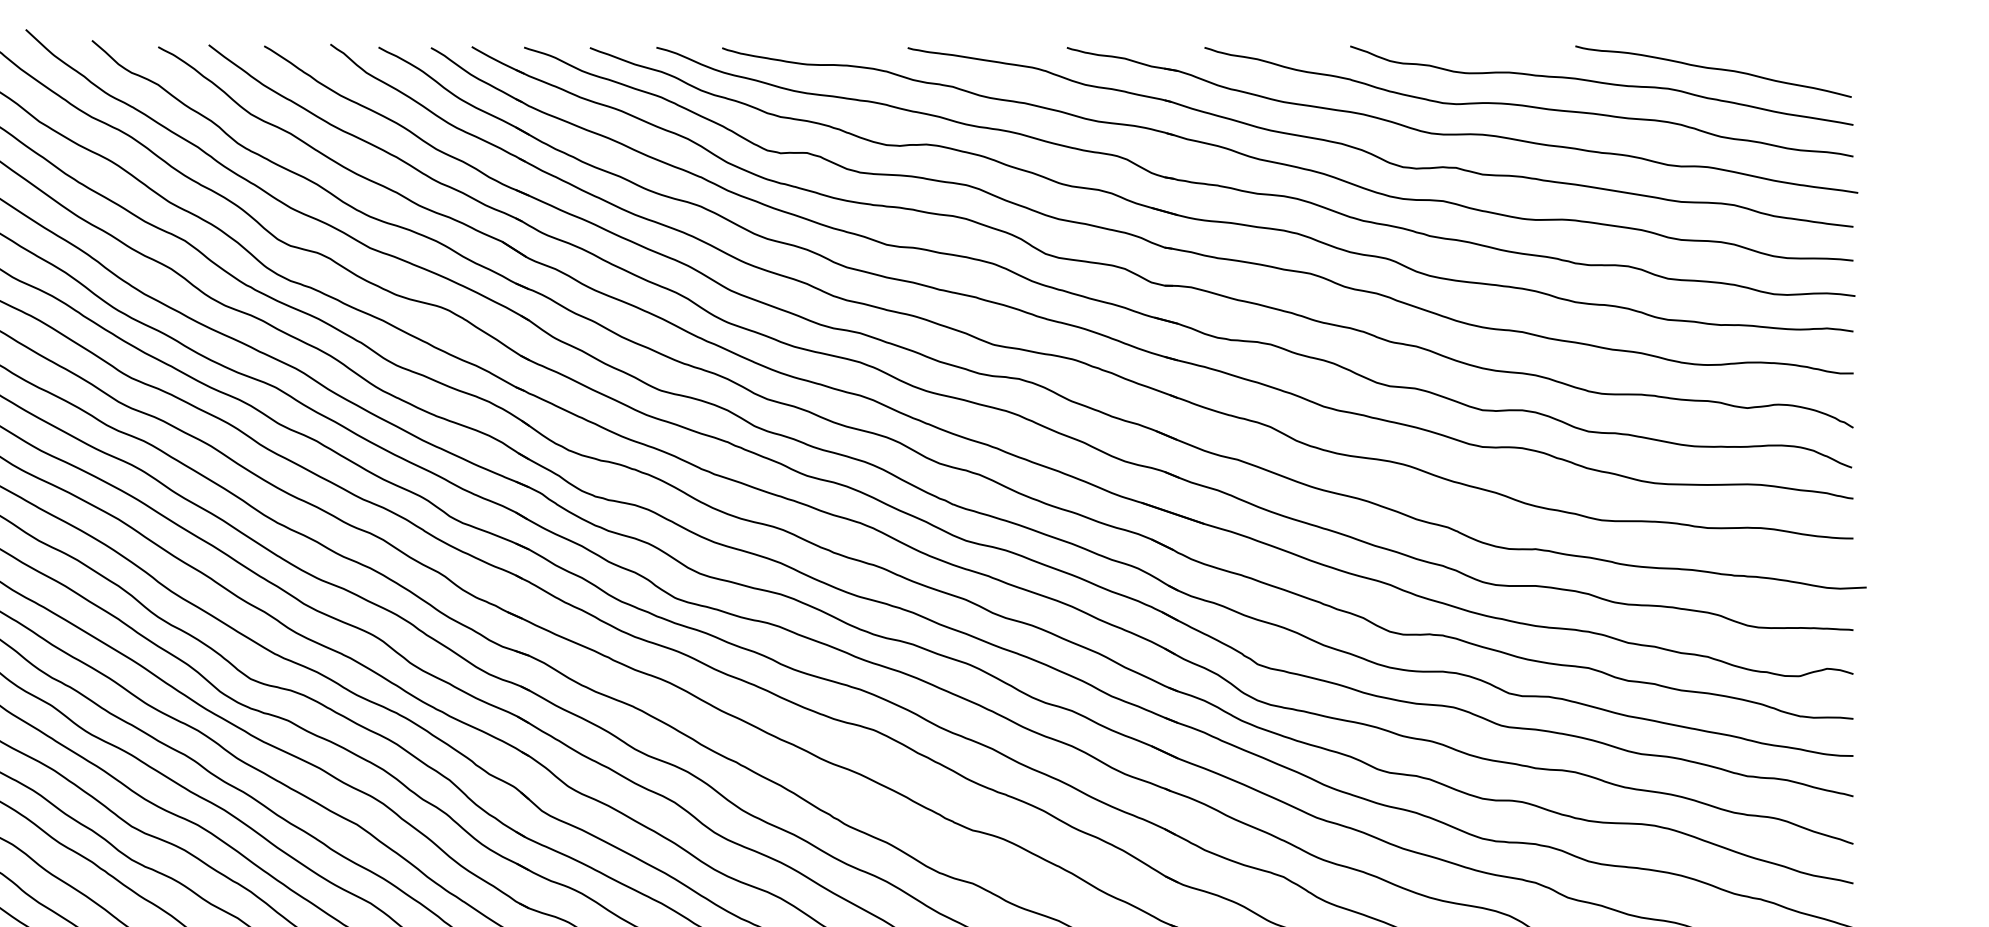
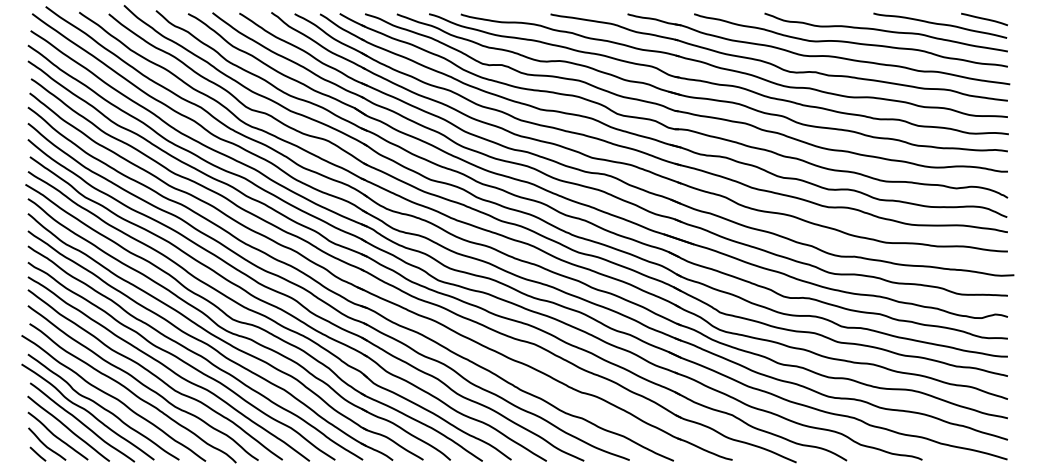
line: (1804, 58) -> (984, 19), added

